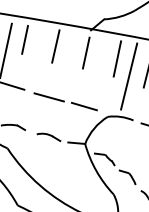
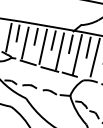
line: (36, 56) -> (42, 46), added
line: (67, 65) -> (60, 51), added
line: (96, 72) -> (76, 55), added

